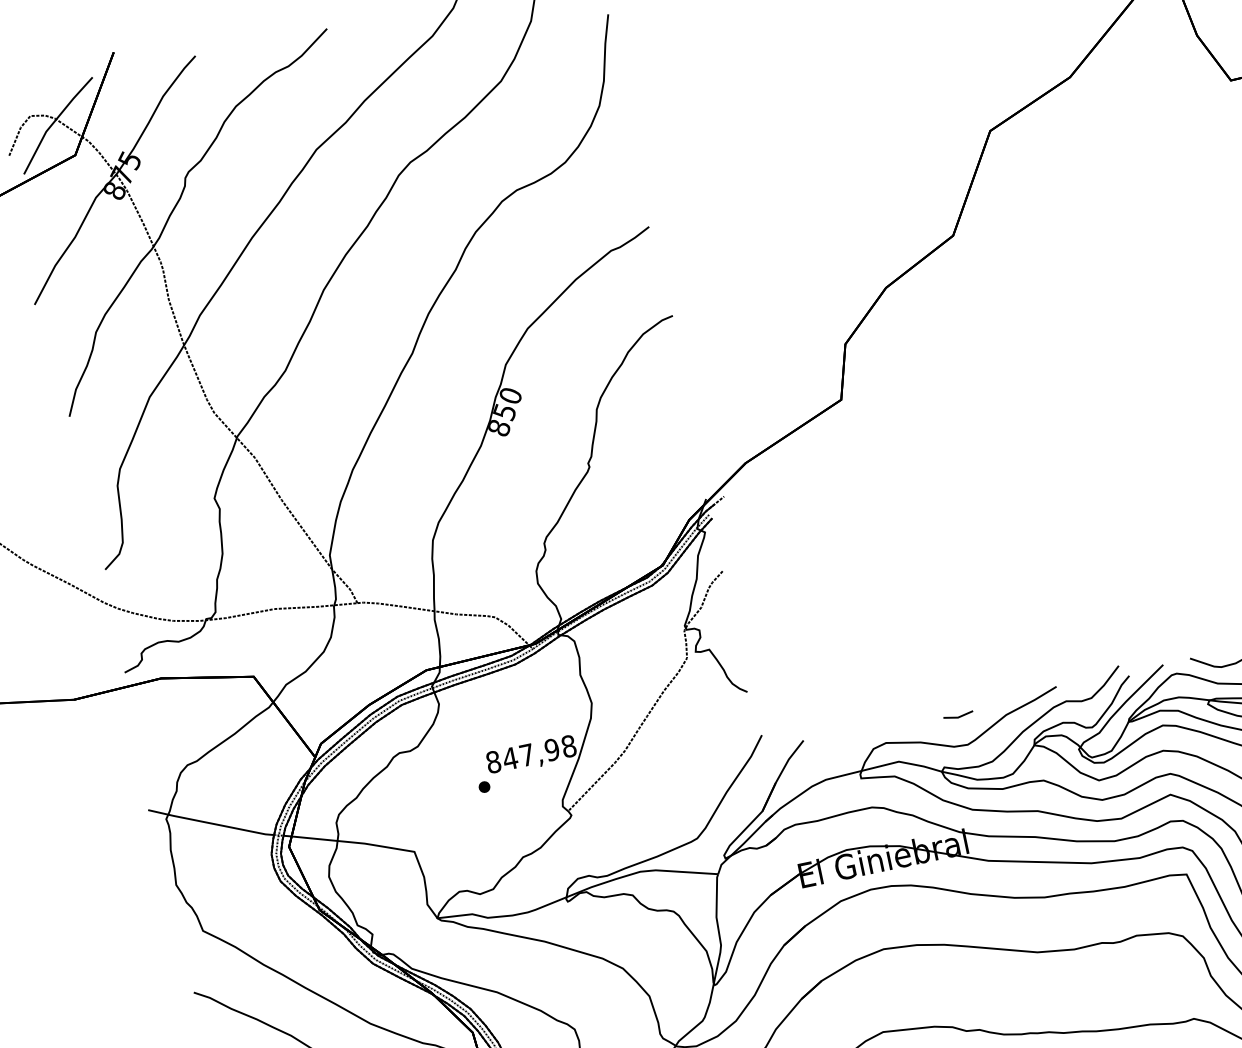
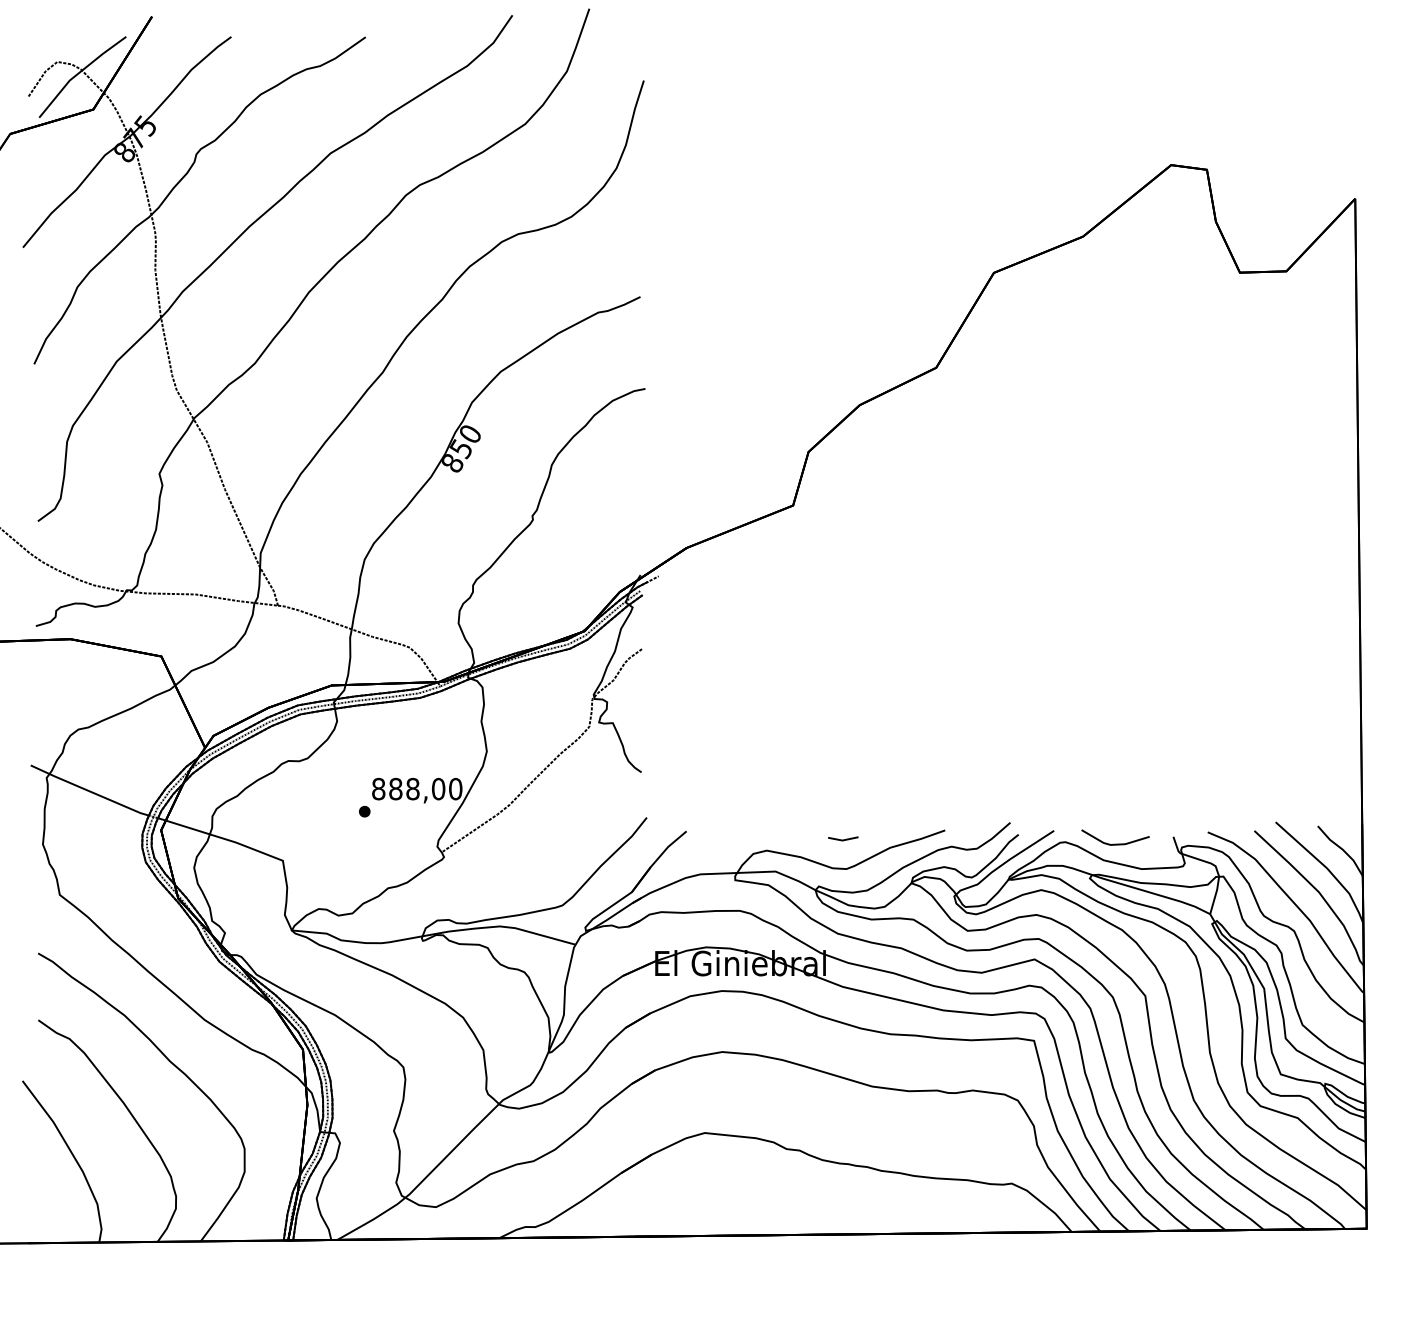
text: (539, 751) -> (425, 788), 847,98 -> 888,00

